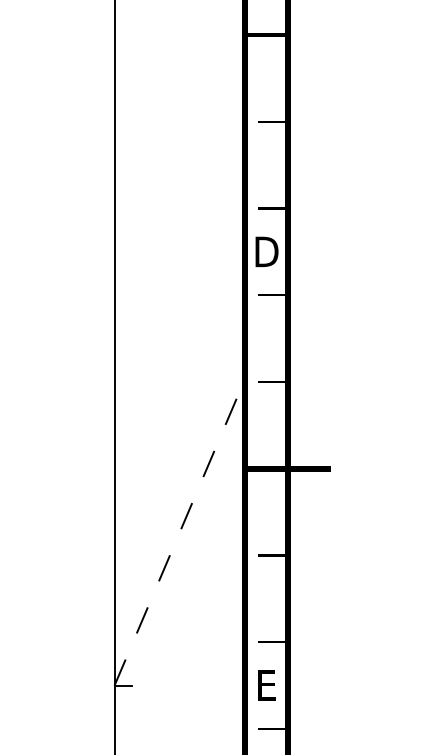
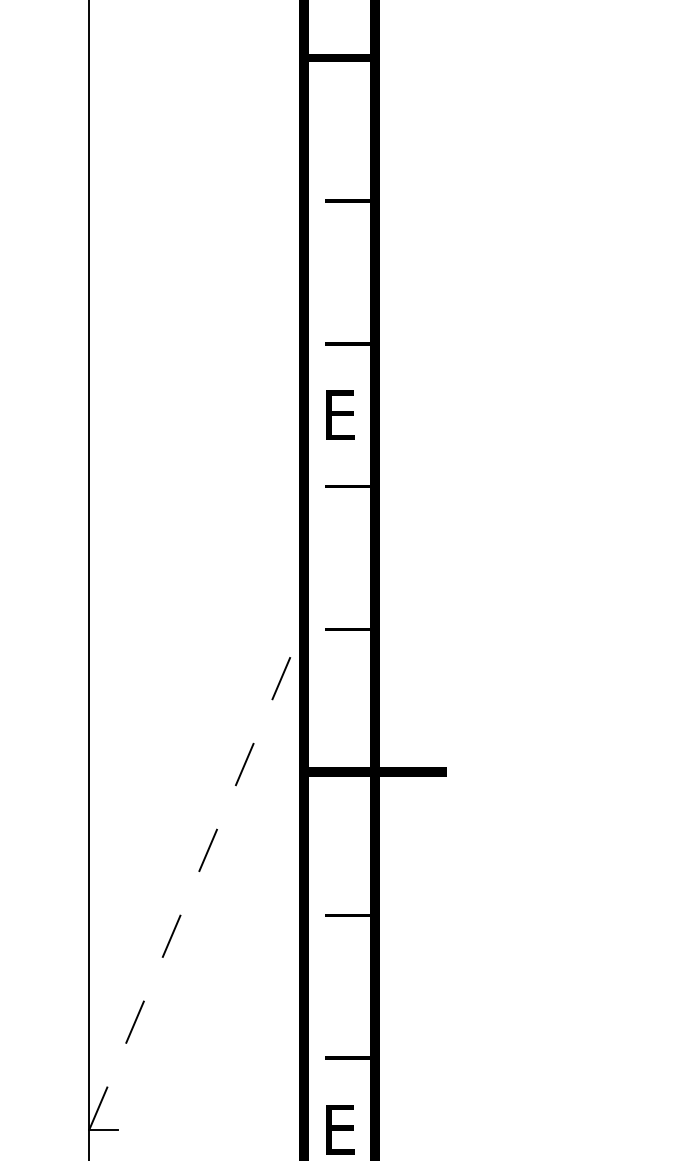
text: (266, 251) -> (339, 414), D -> E

